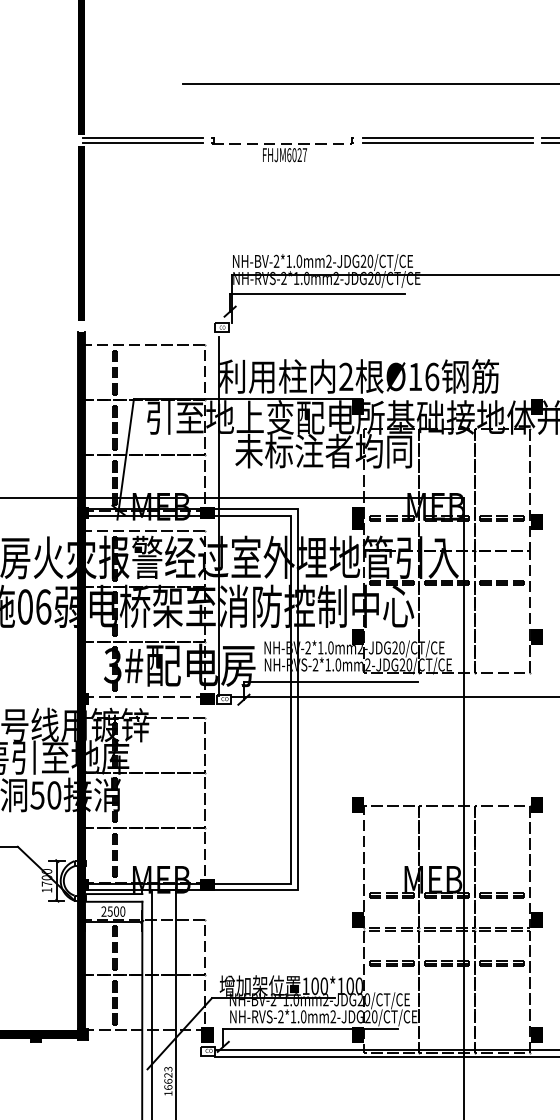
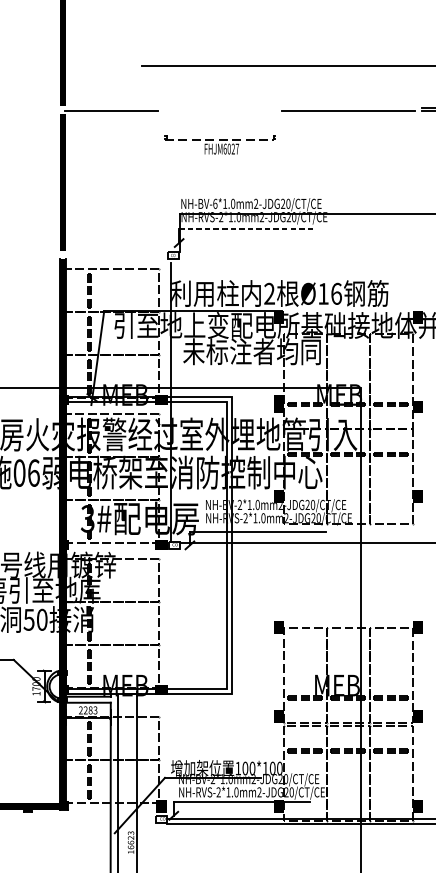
line: (142, 138) -> (110, 108), removed
line: (447, 138) -> (348, 108), removed
part: (282, 149) -> (219, 144), moved
text: (276, 260) -> (215, 203), NH-BV-2*1.0mm2-JDG20/CT/CE -> NH-BV-6*1.0mm2-JDG20/CT/CE
line: (317, 294) -> (247, 229), solid -> dashed
text: (116, 911) -> (90, 710), 2500 -> 2283

